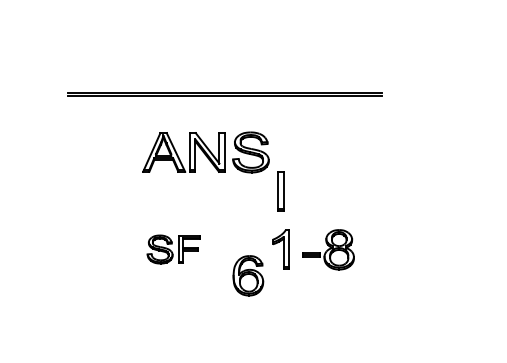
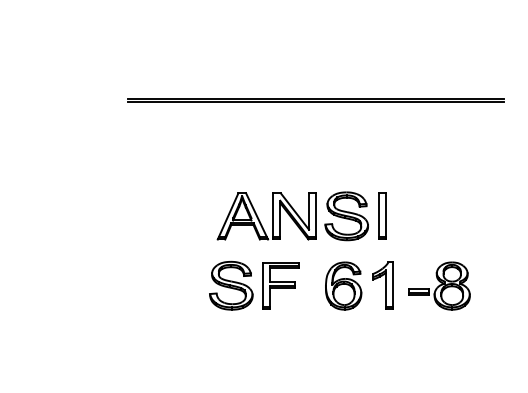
part: (205, 152) -> (292, 216), moved
part: (173, 249) -> (254, 285), size x1.43
part: (248, 275) -> (343, 285), moved

